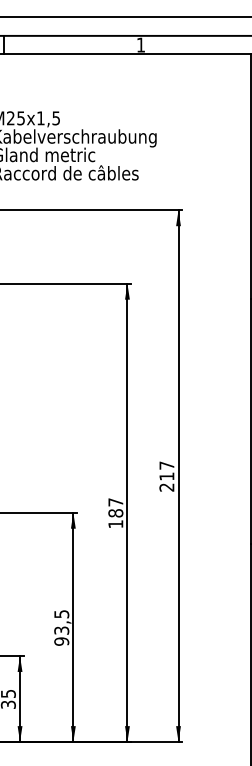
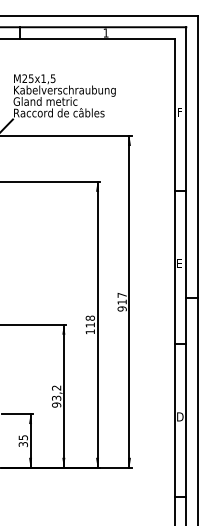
text: (165, 486) -> (121, 308), 217 -> 917
text: (114, 507) -> (89, 321), 187 -> 118
text: (61, 613) -> (56, 387), 93,5 -> 93,2

